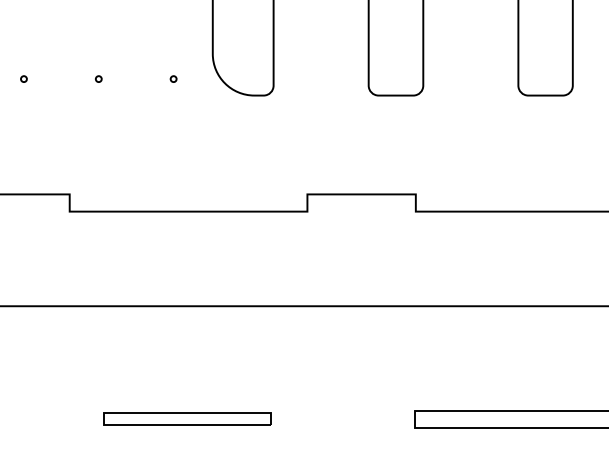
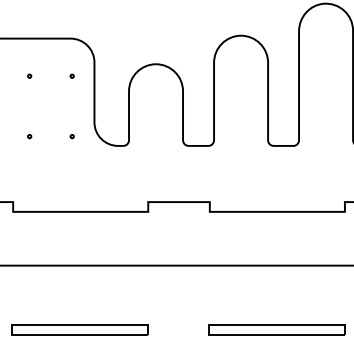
part: (186, 418) -> (79, 329), size x1.43

